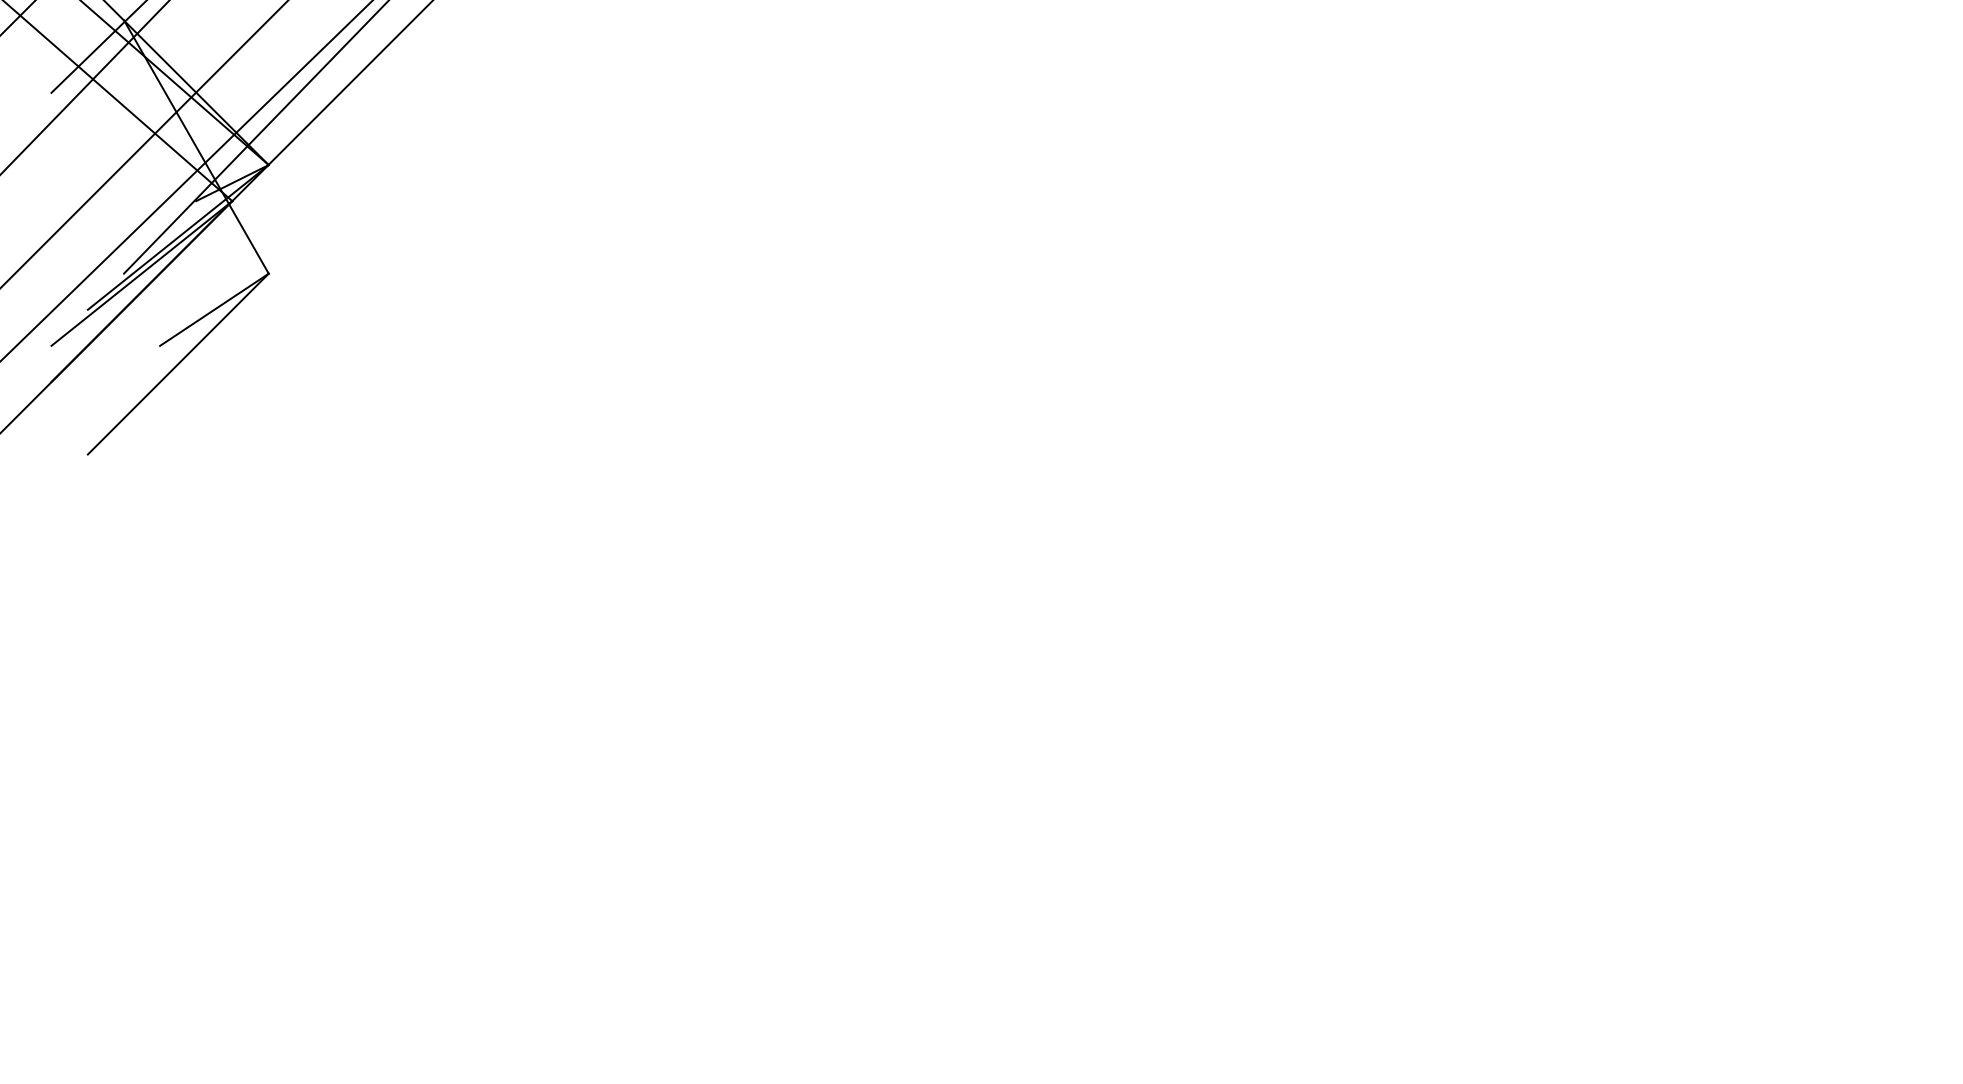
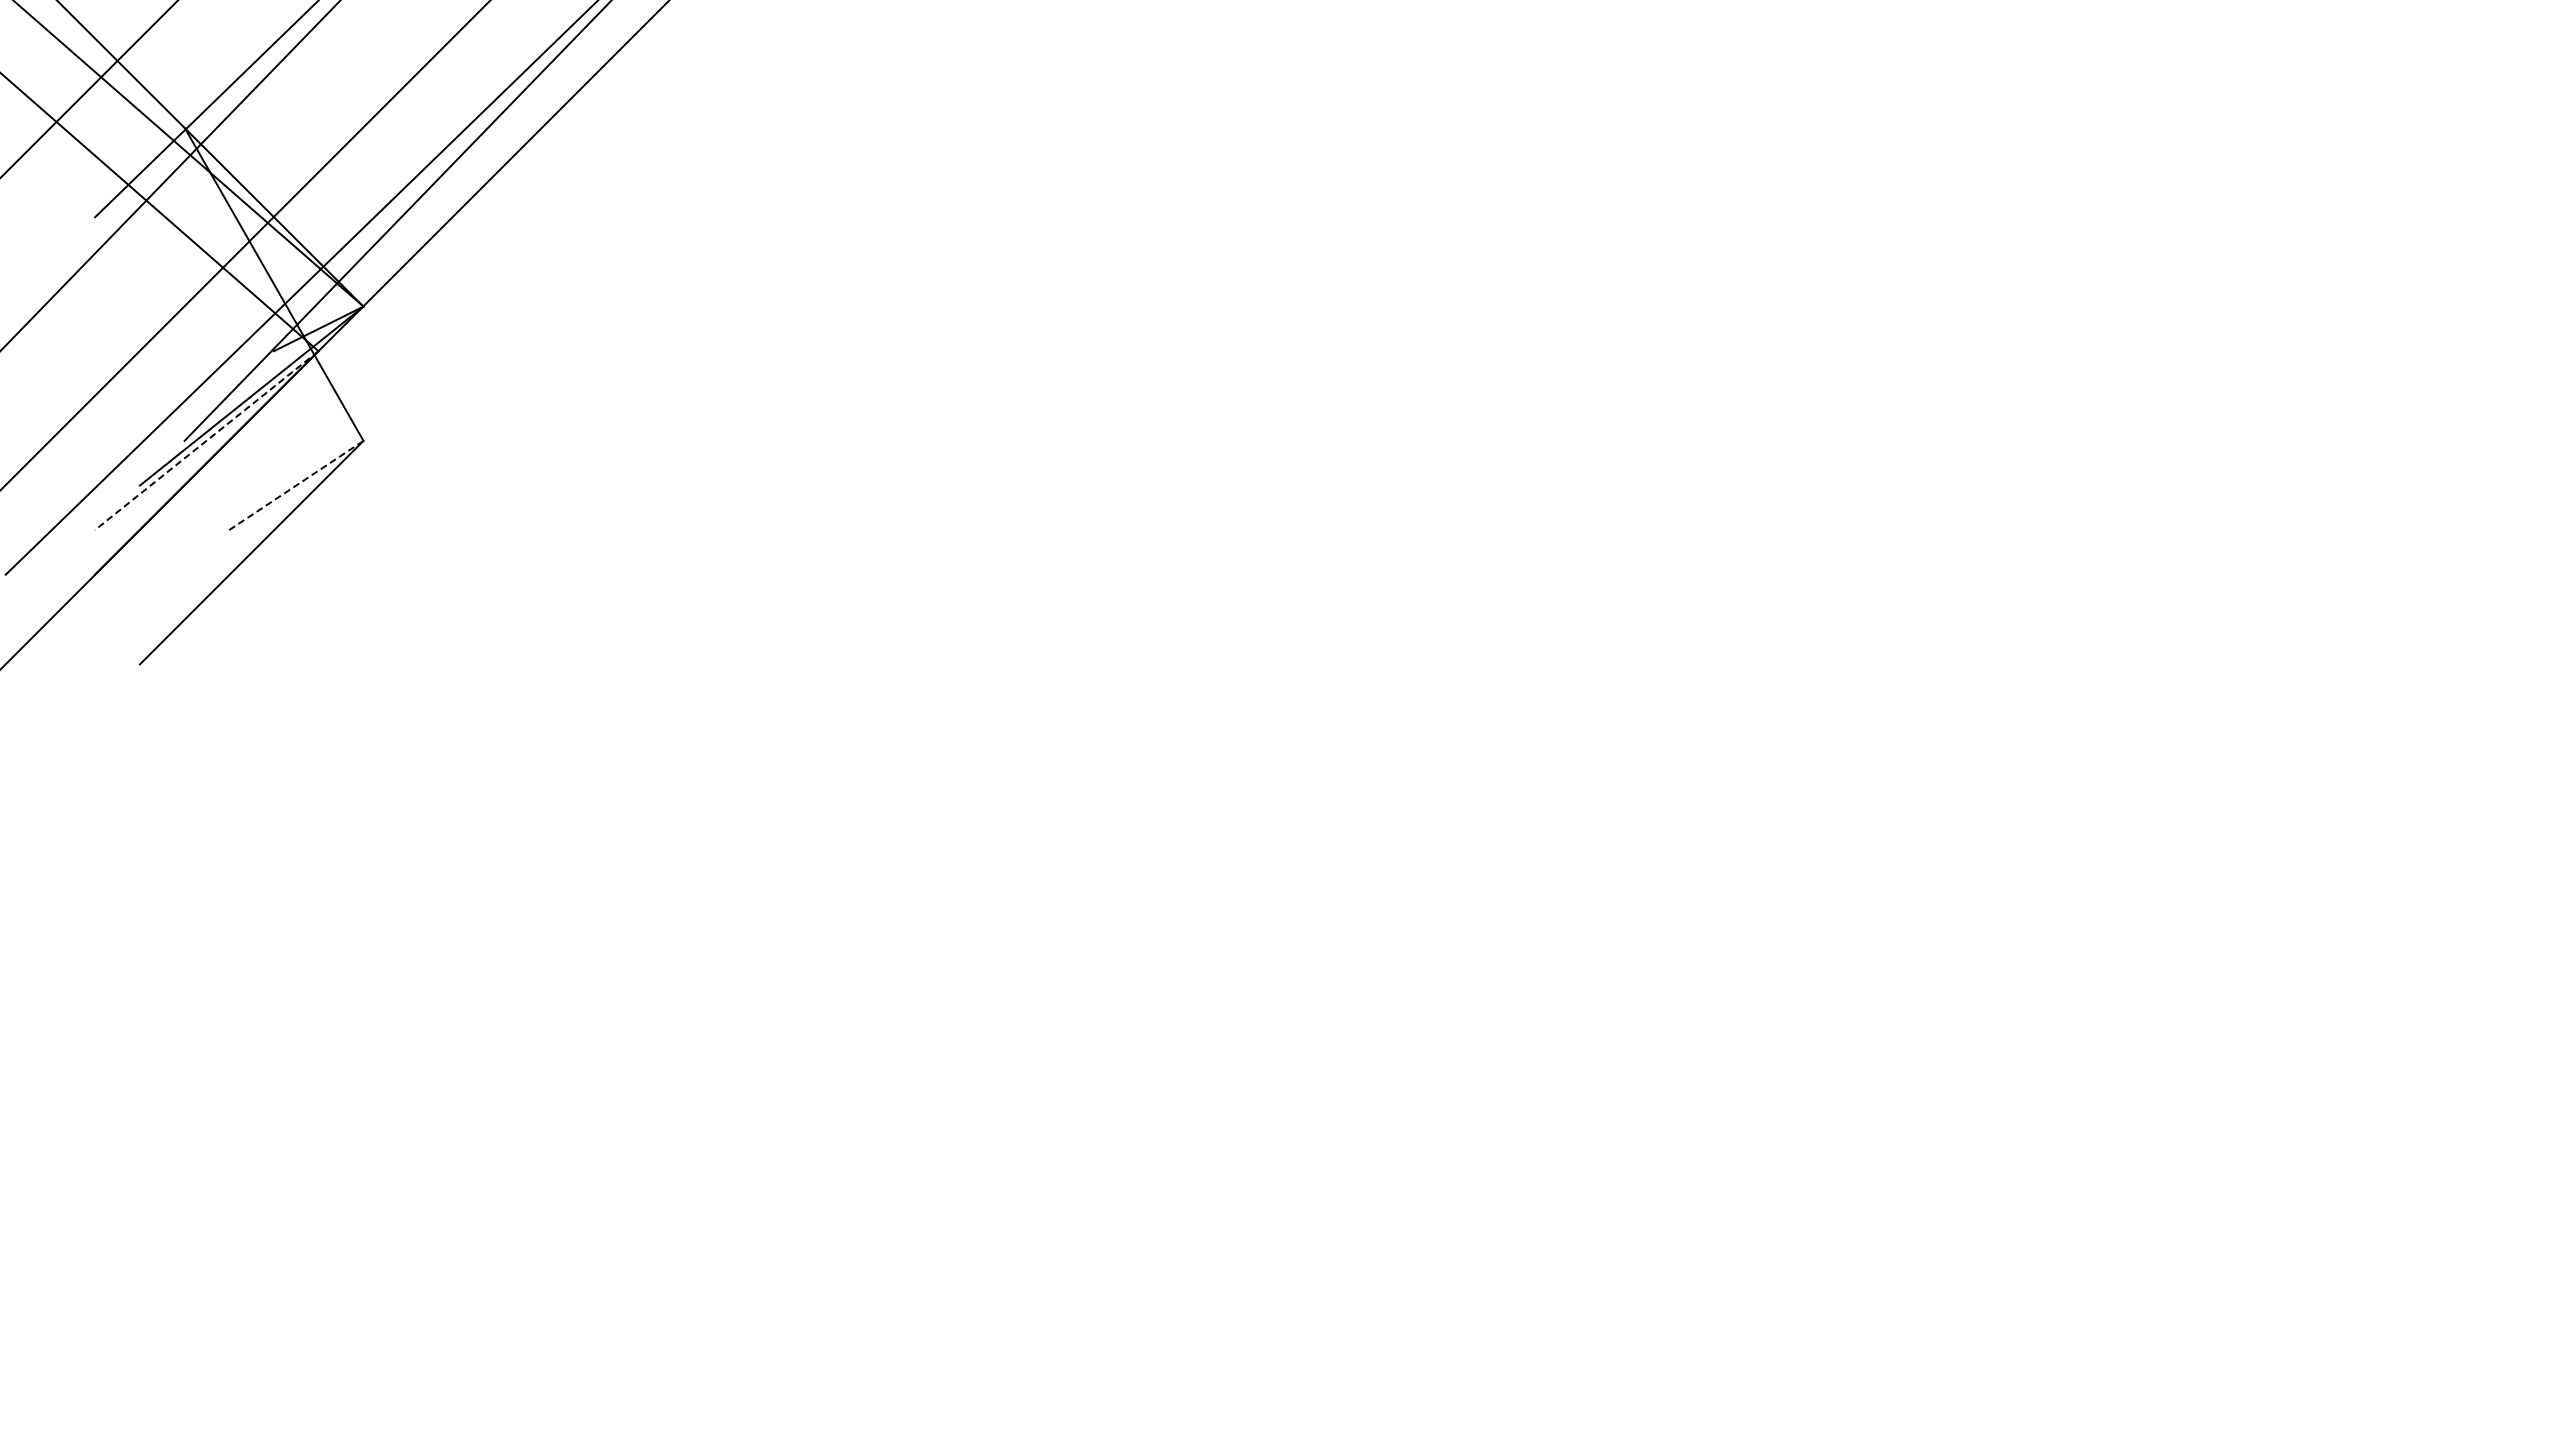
line: (141, 273) -> (206, 440), solid -> dashed
line: (214, 309) -> (296, 485), solid -> dashed

